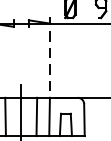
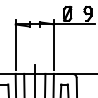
line: (49, 53) -> (53, 44), dashed -> solid

